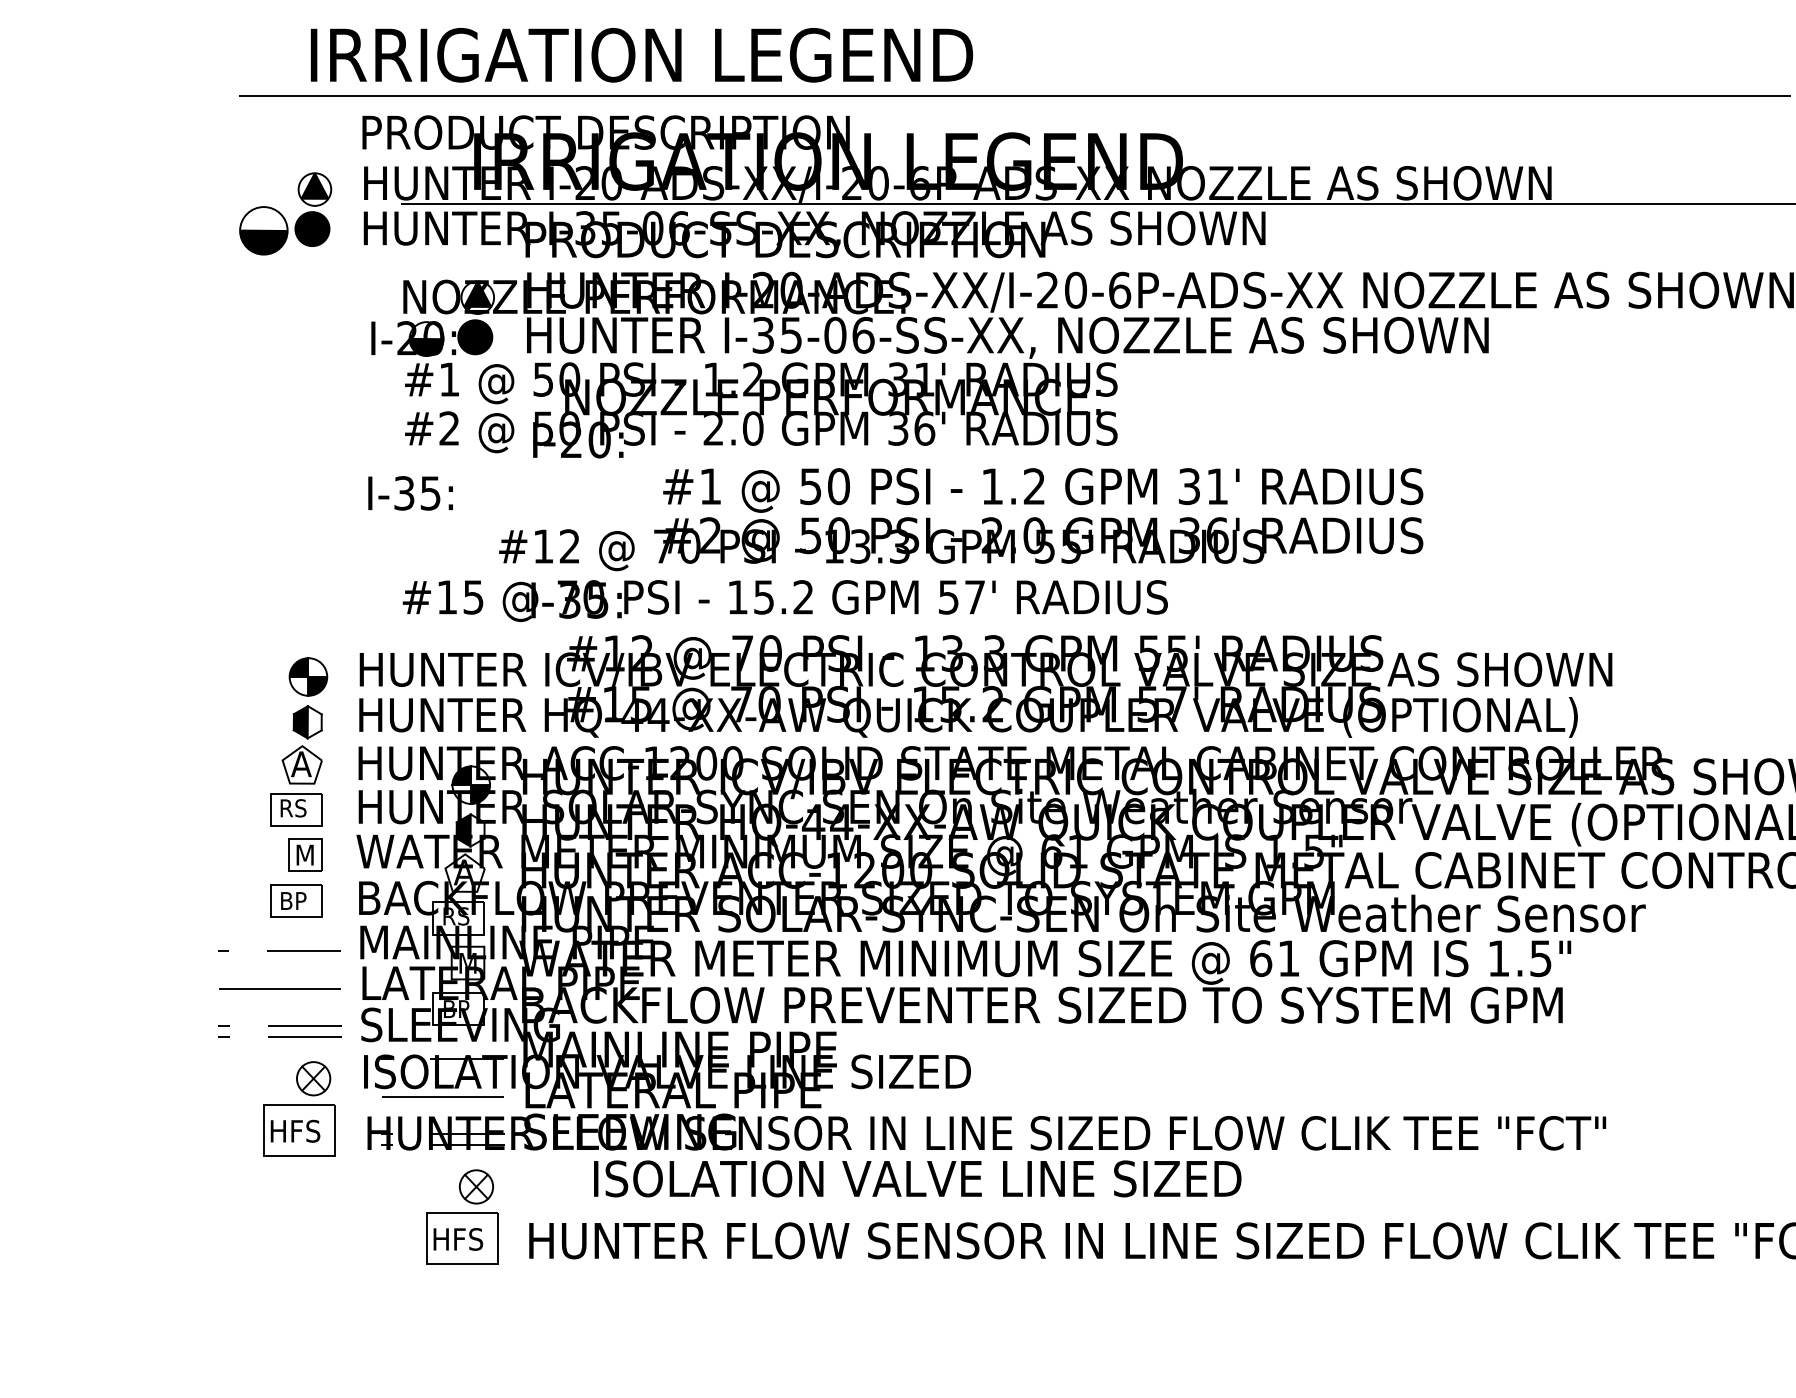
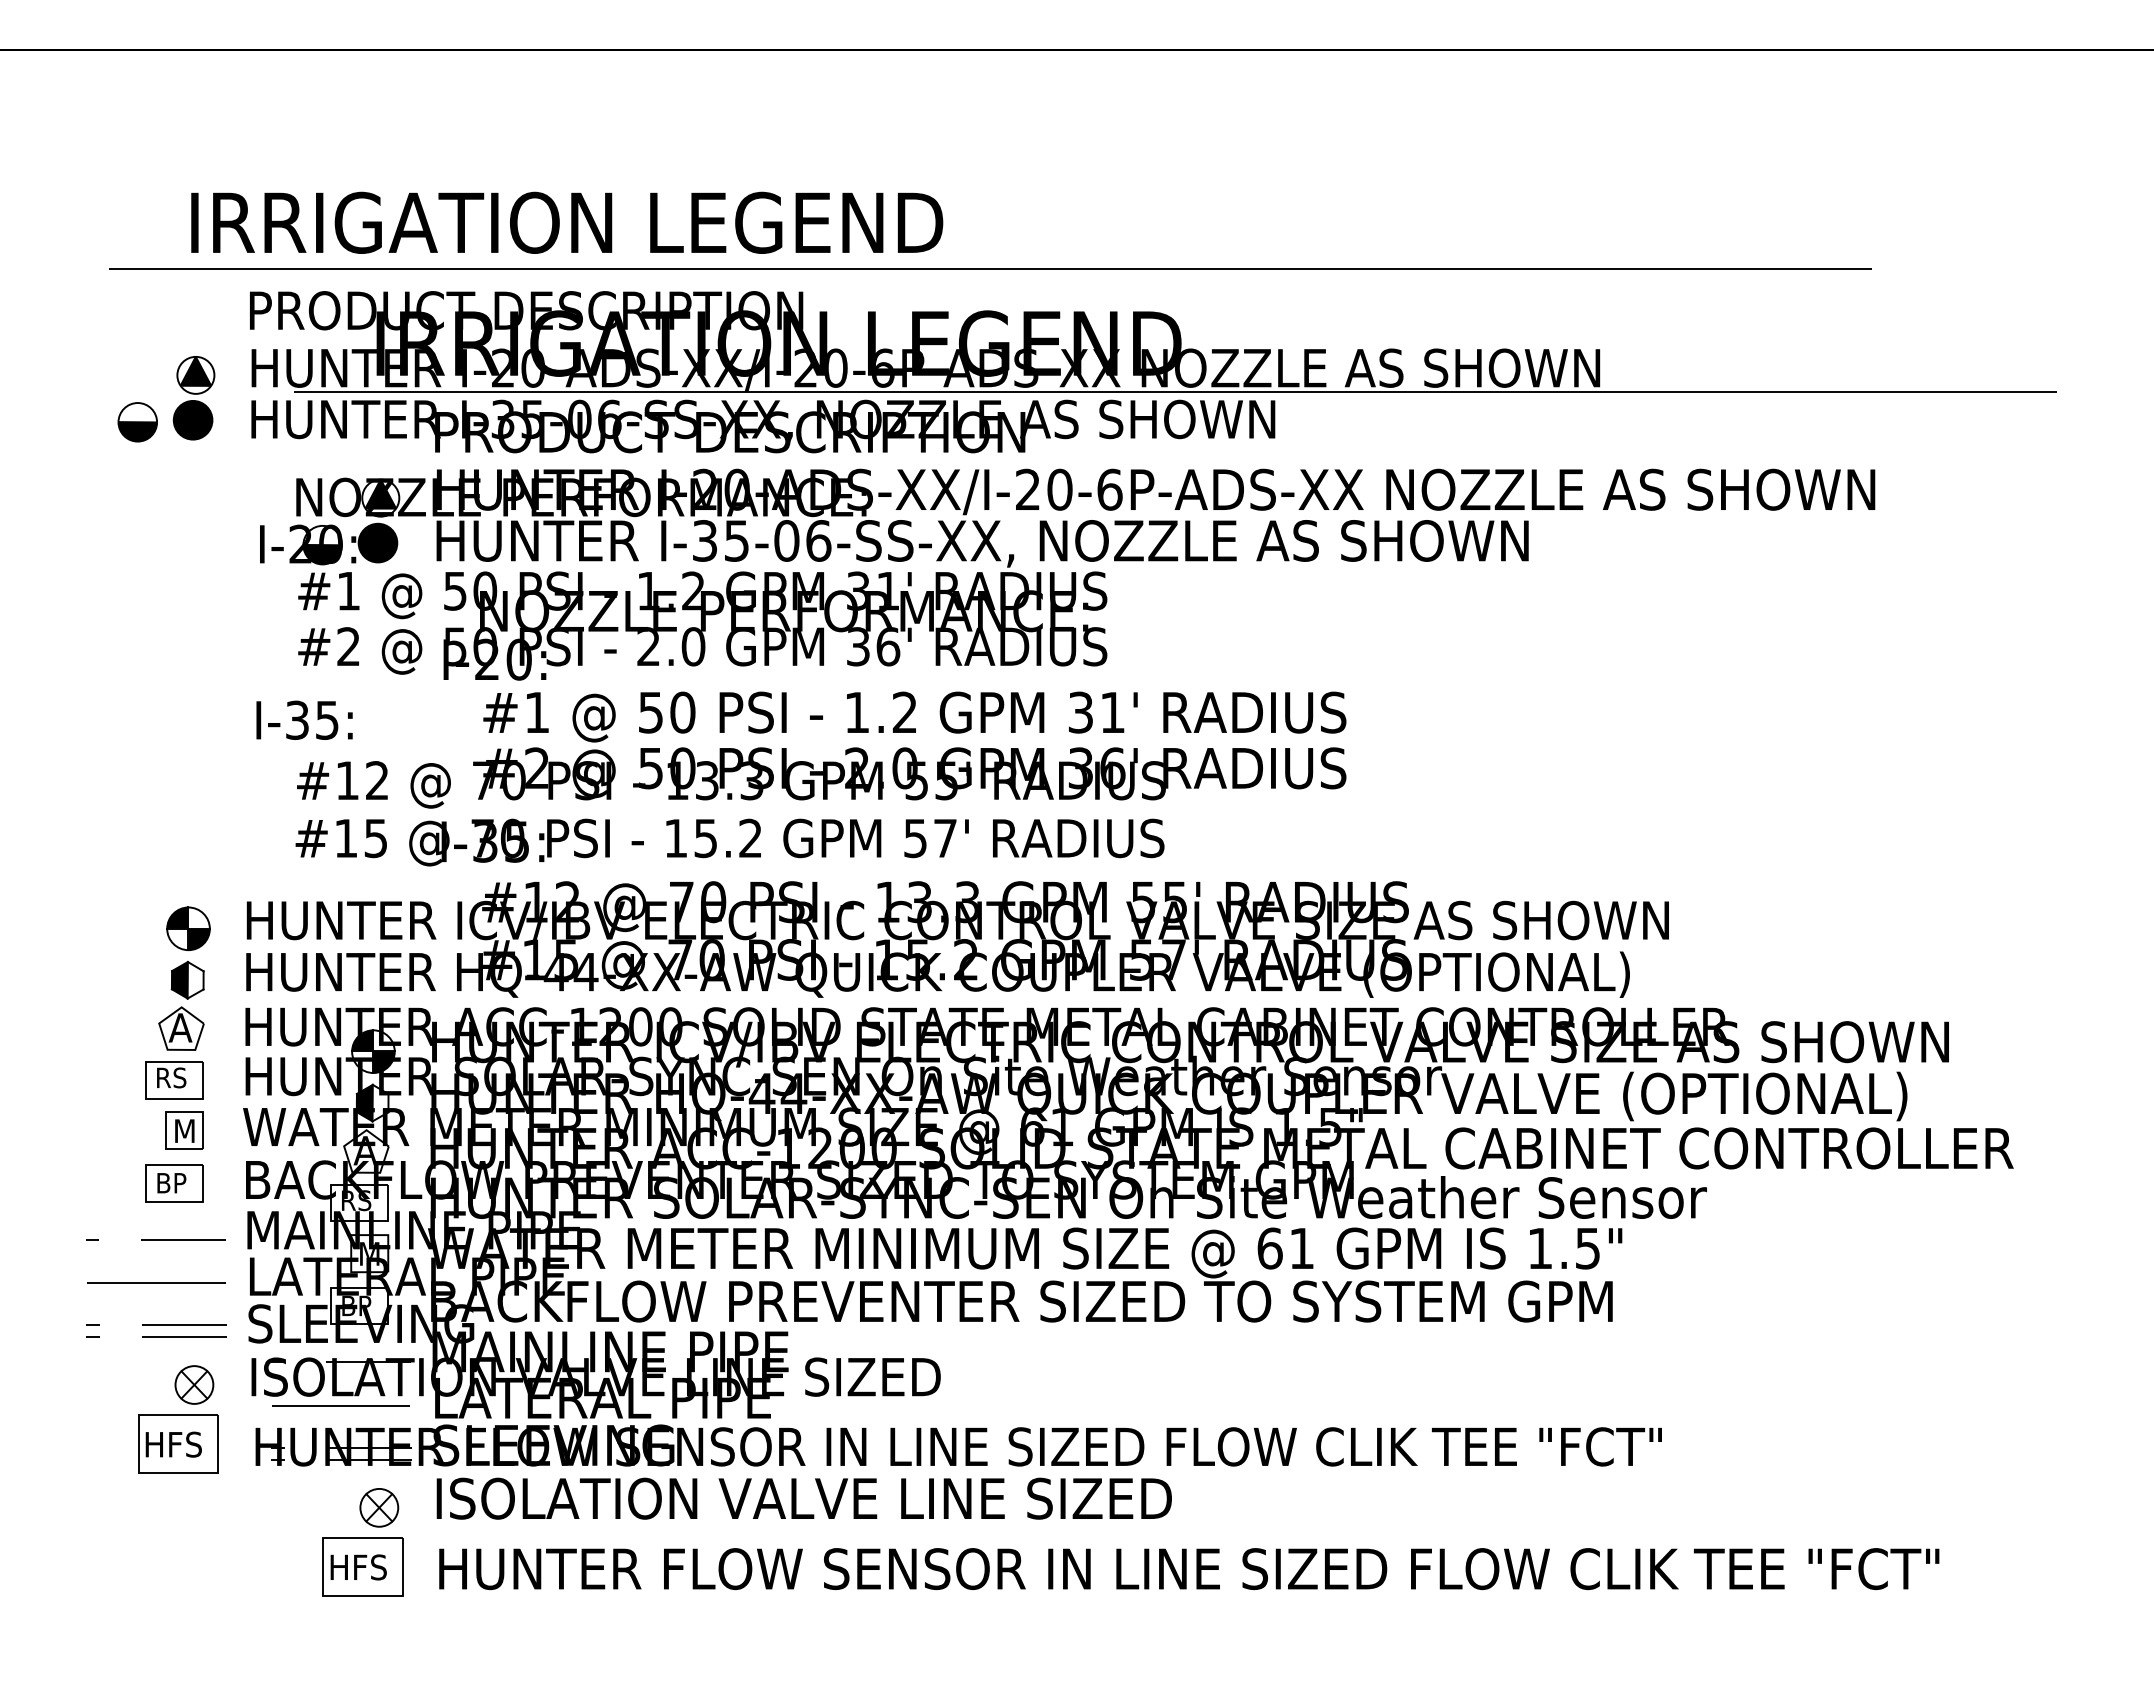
part: (263, 231) -> (137, 422), size x0.71
text: (961, 519) -> (821, 749), moved
text: (916, 1178) -> (803, 1498), moved

